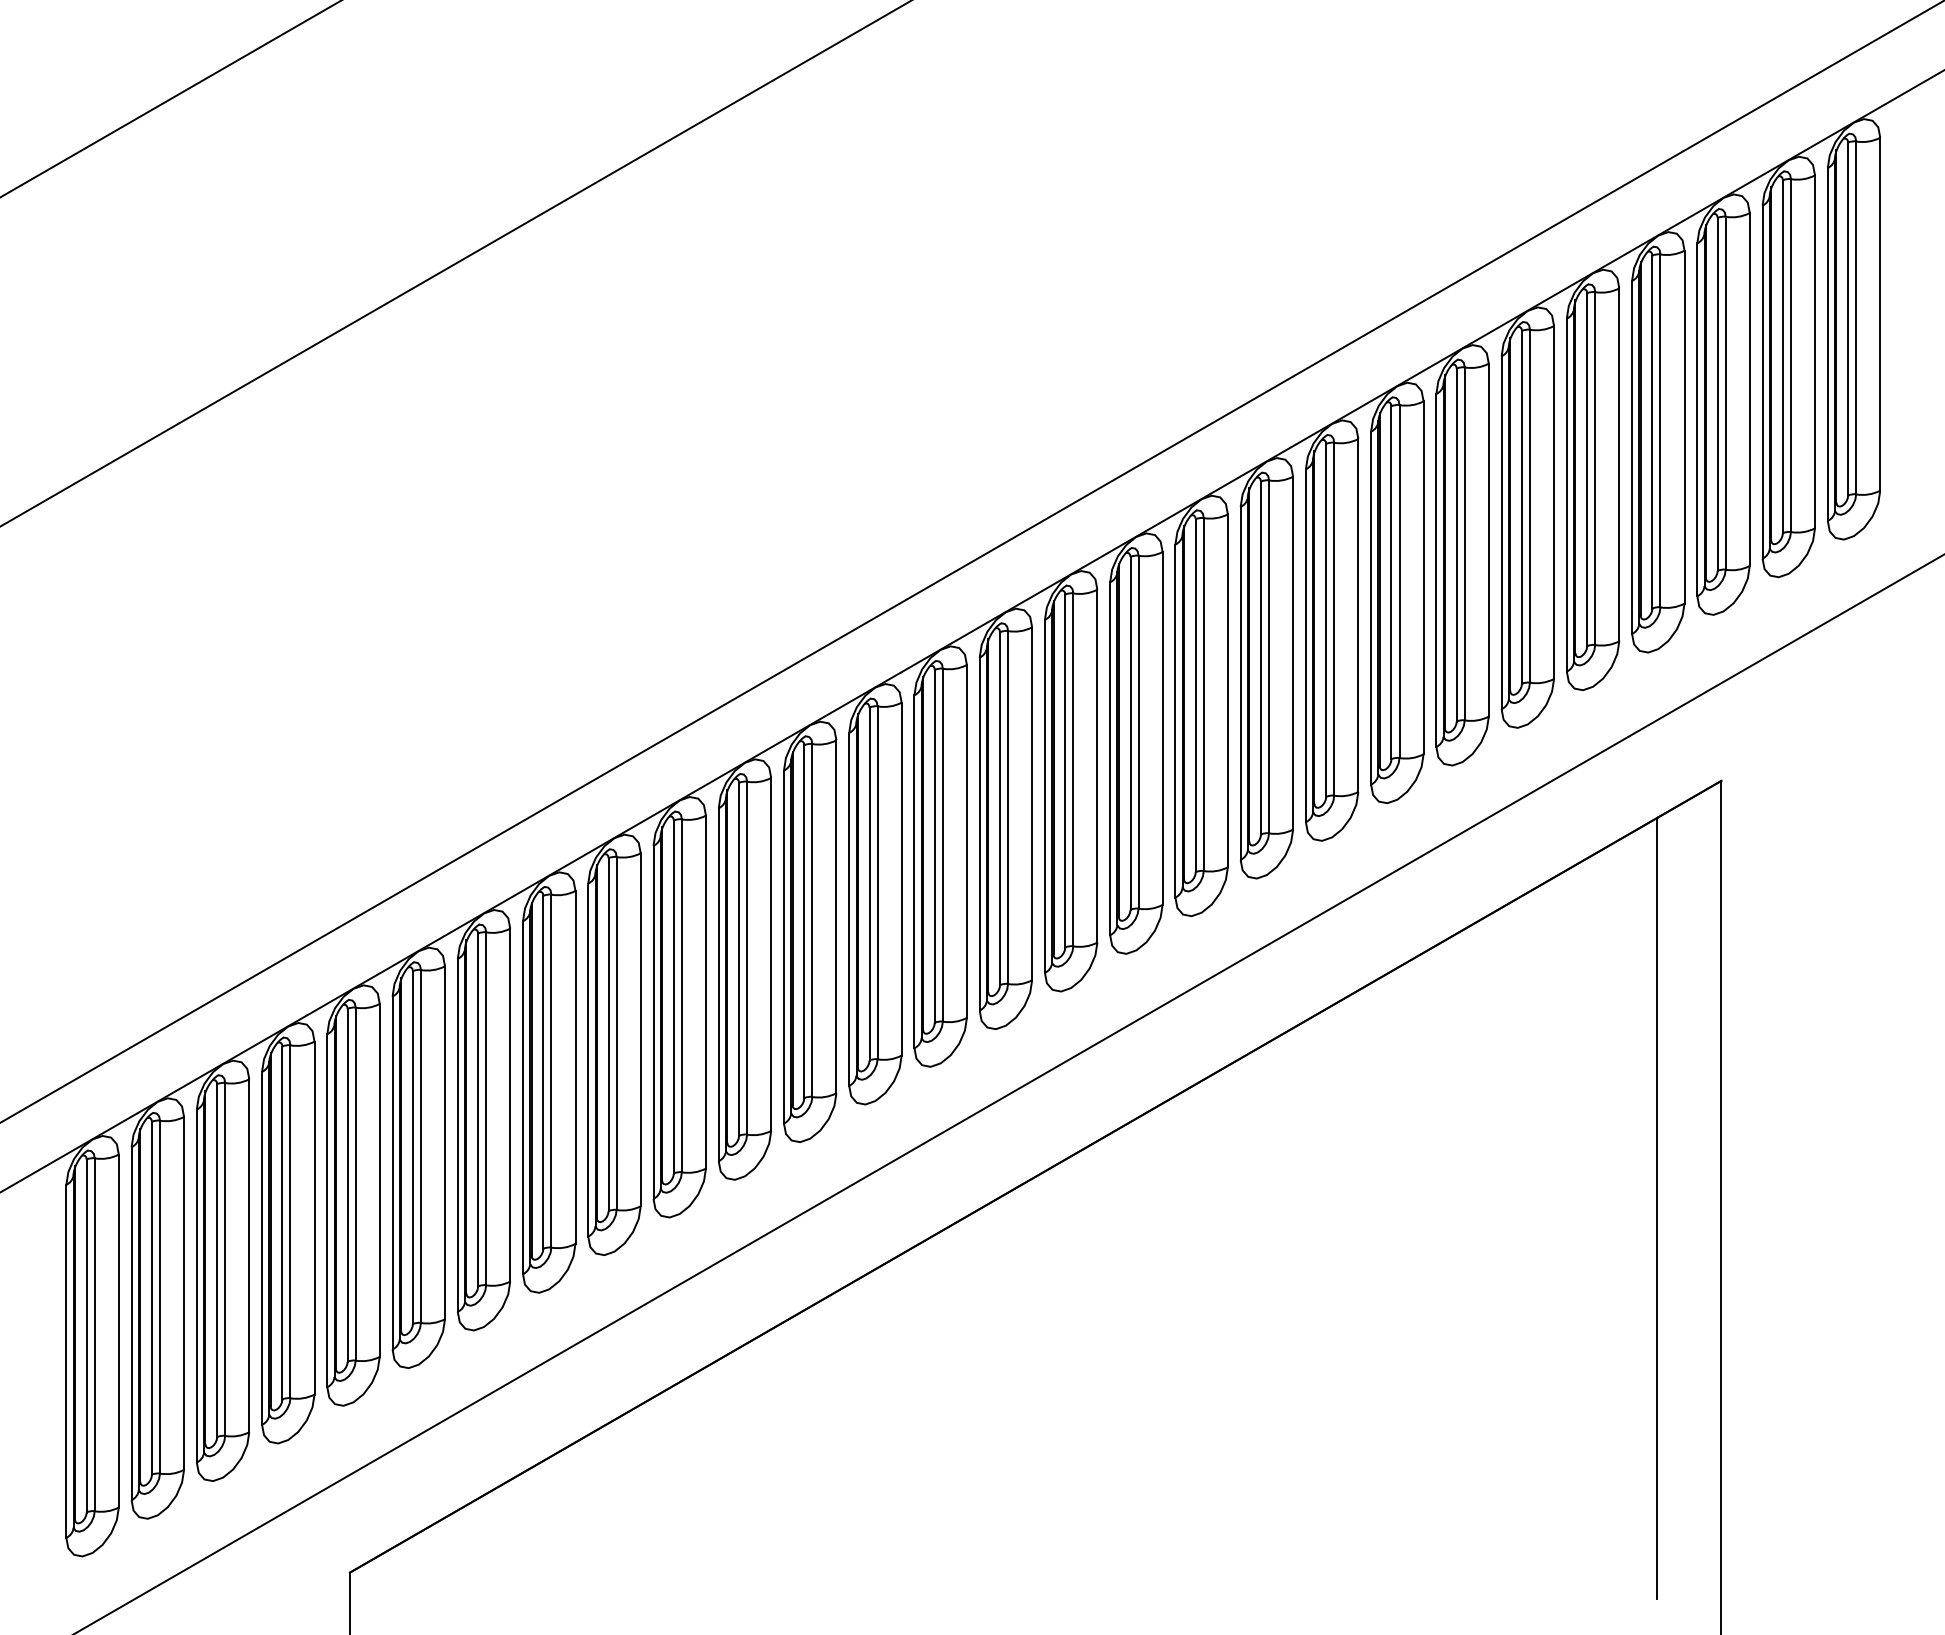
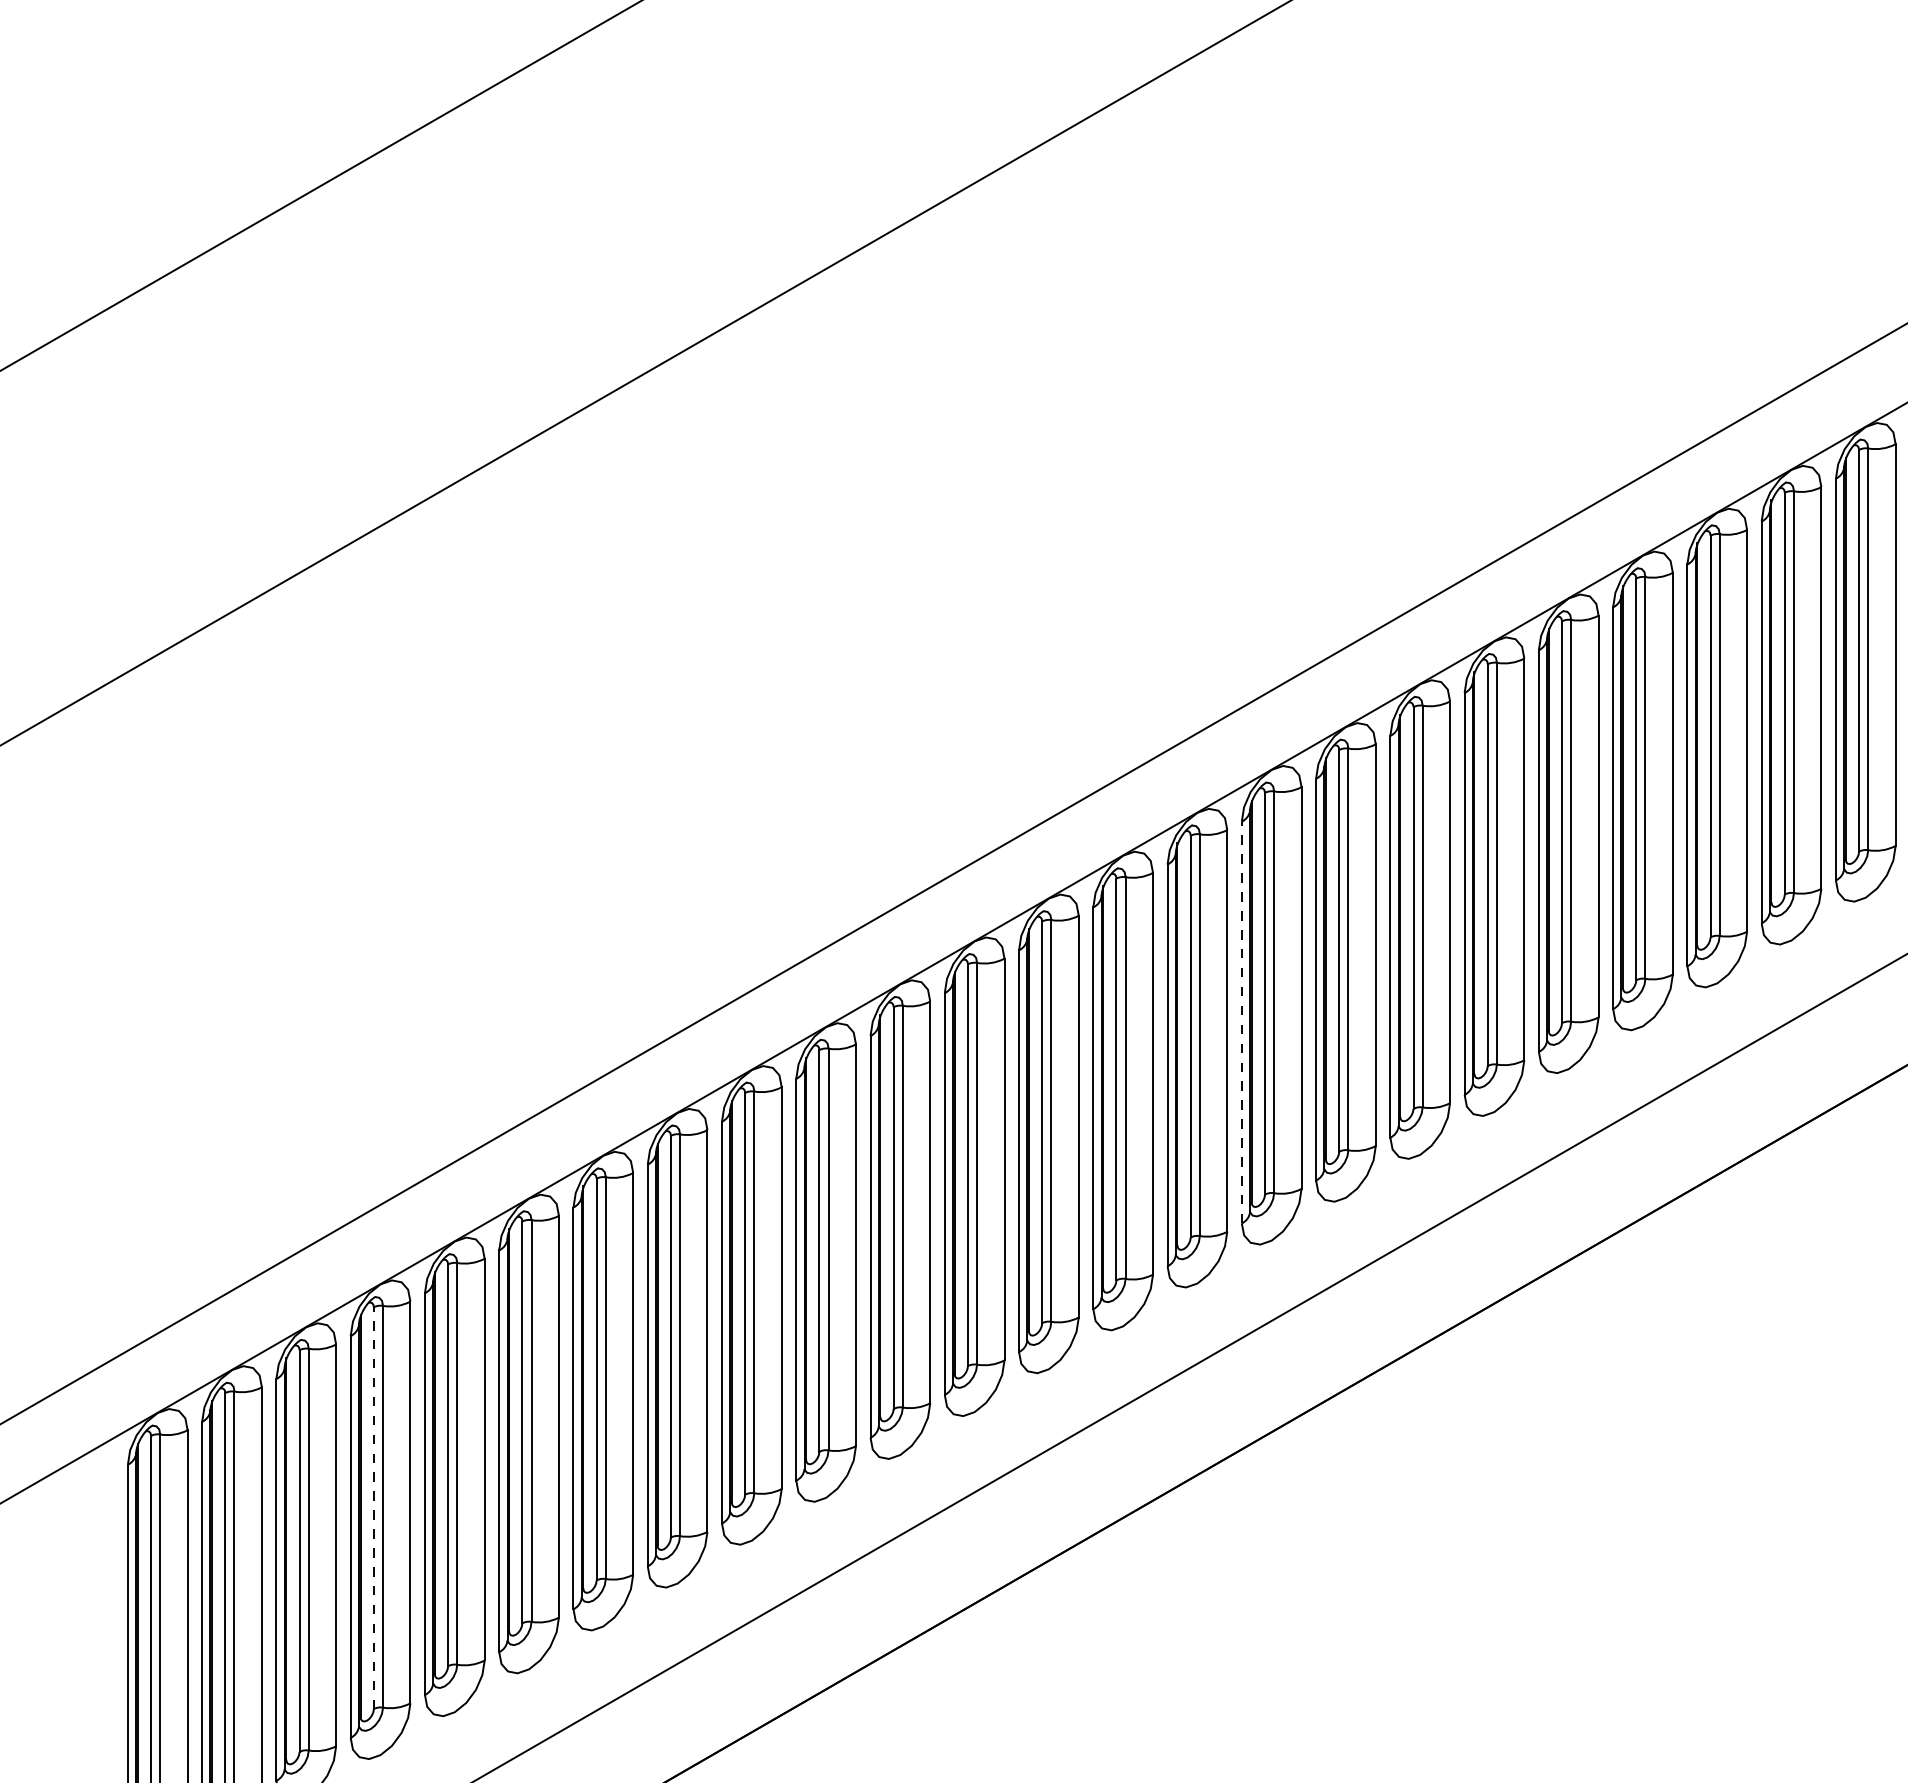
line: (1044, 795) -> (1241, 1021), solid -> dashed
line: (282, 1222) -> (373, 1507), solid -> dashed

